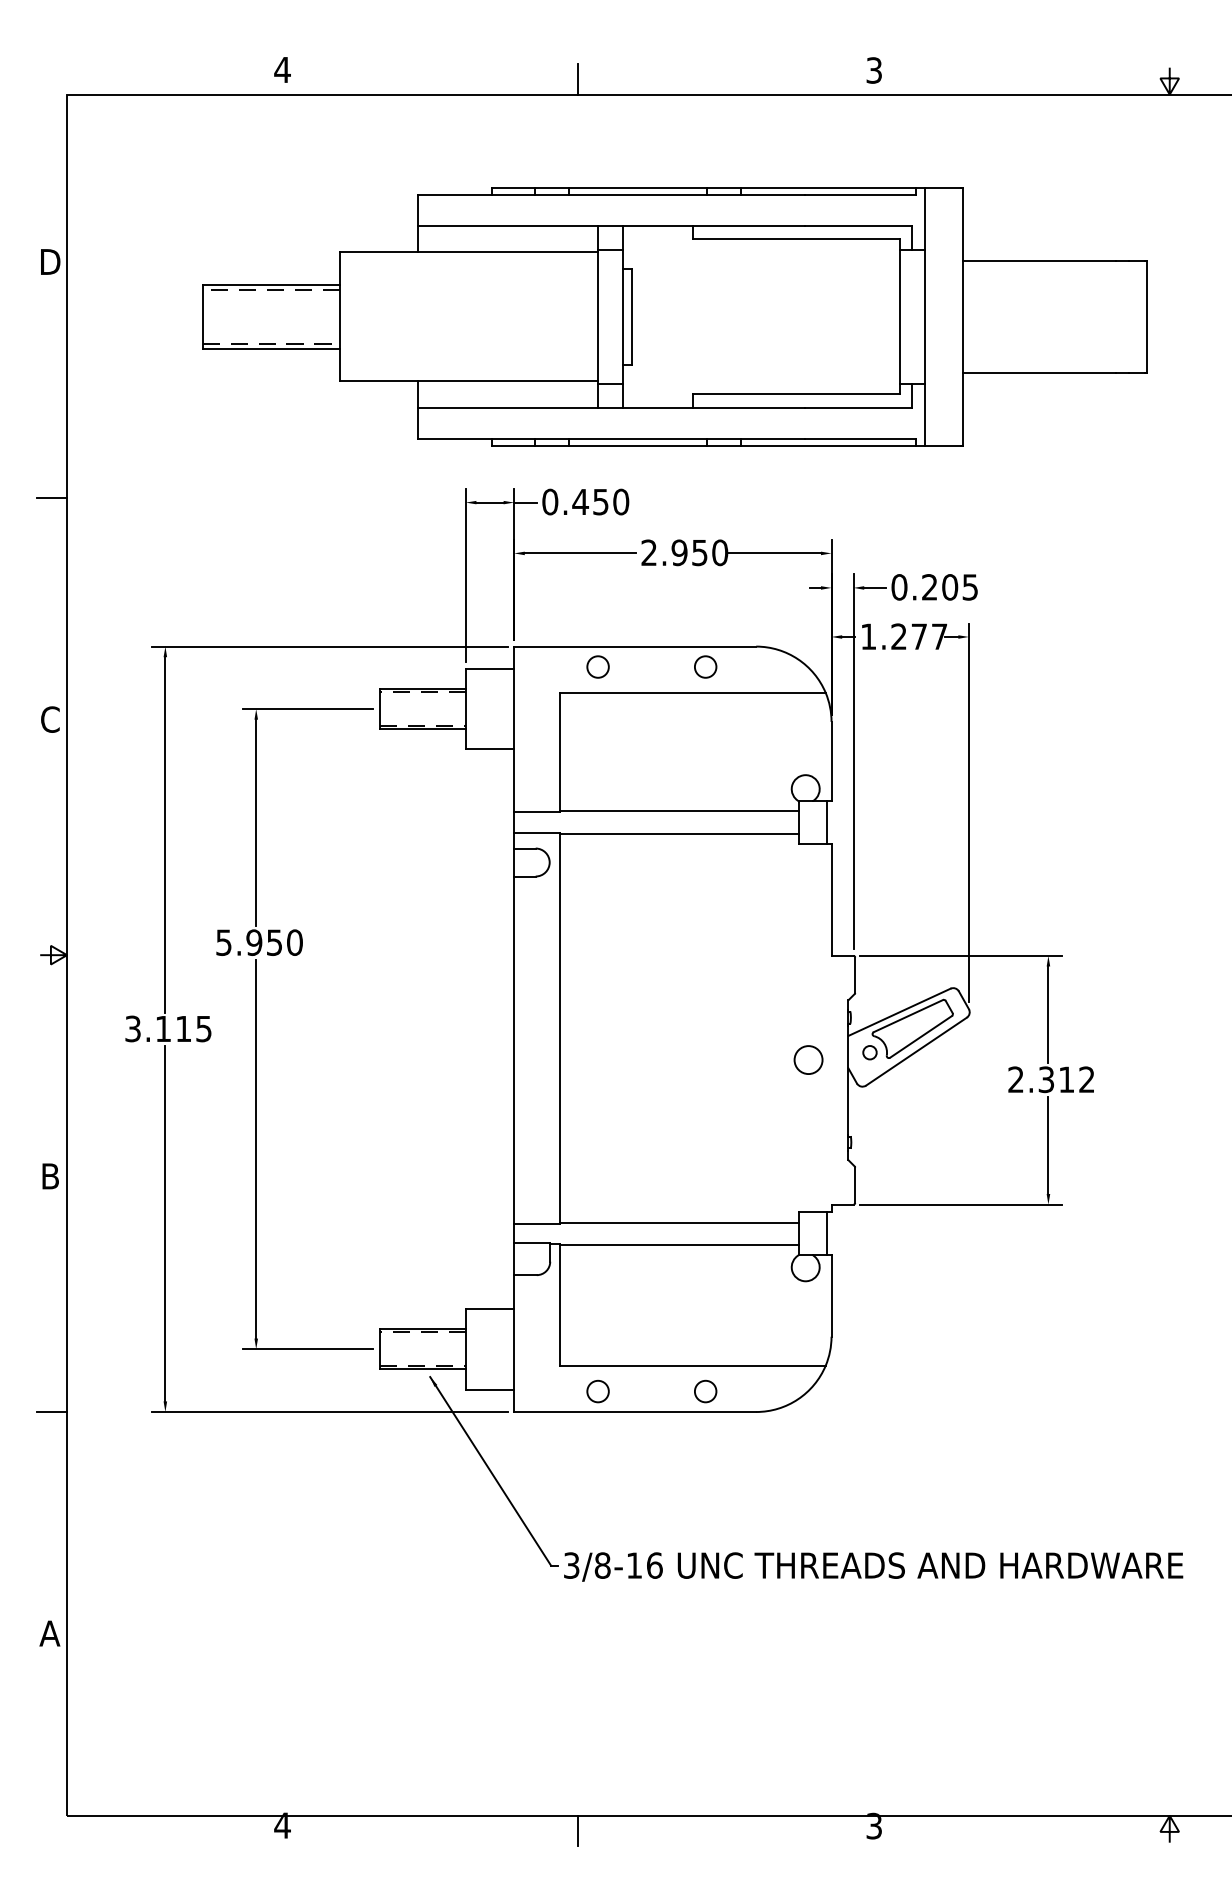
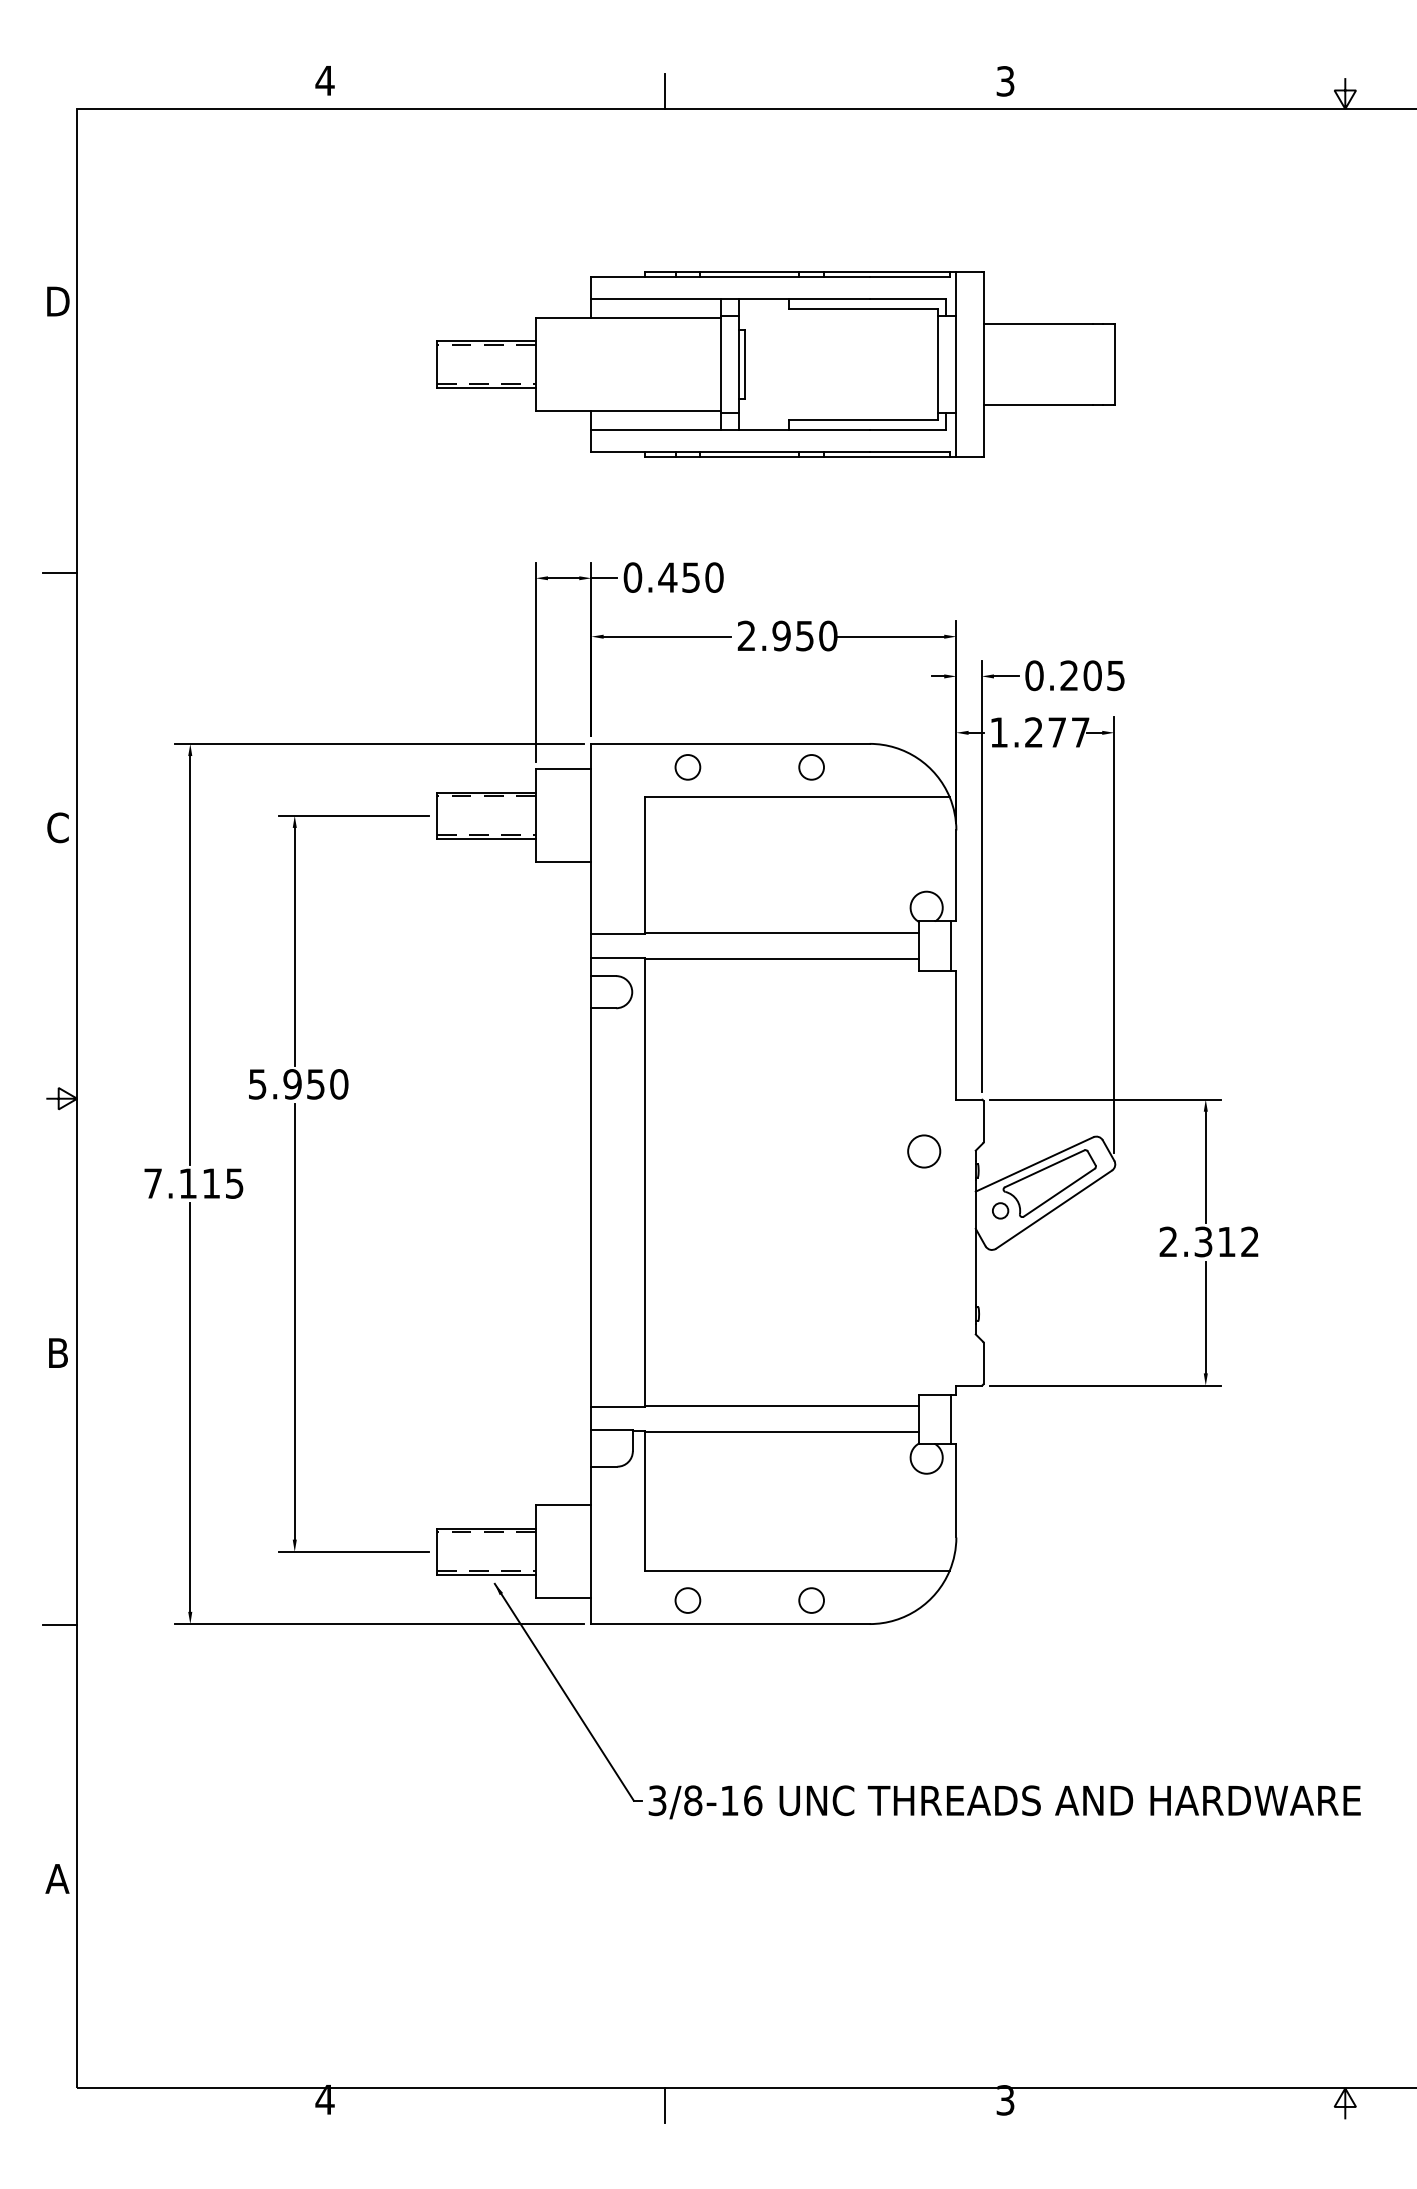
part: (674, 316) -> (775, 364), size x0.62
text: (132, 1028) -> (152, 1183), 3.115 -> 7.115
circle: (808, 1059) -> (924, 1150), moved

